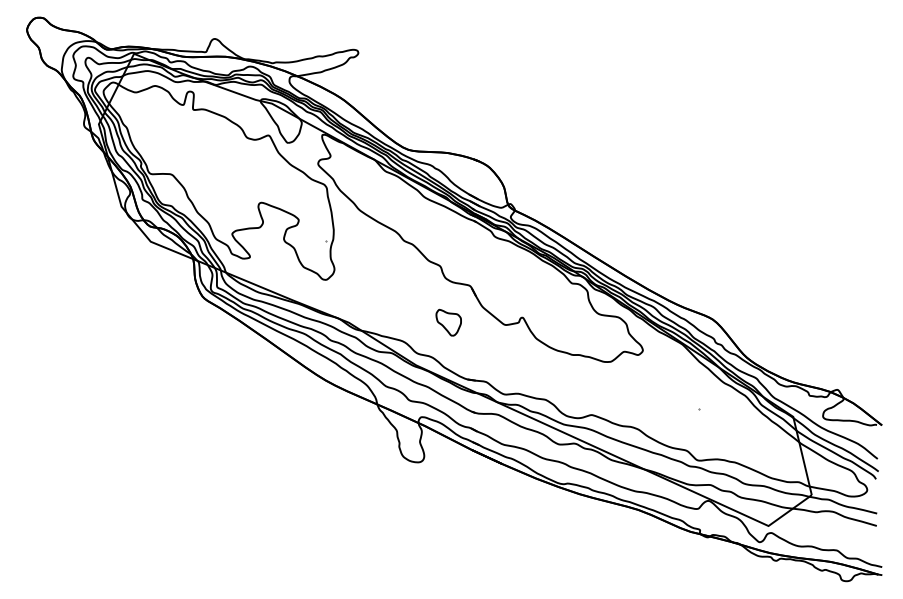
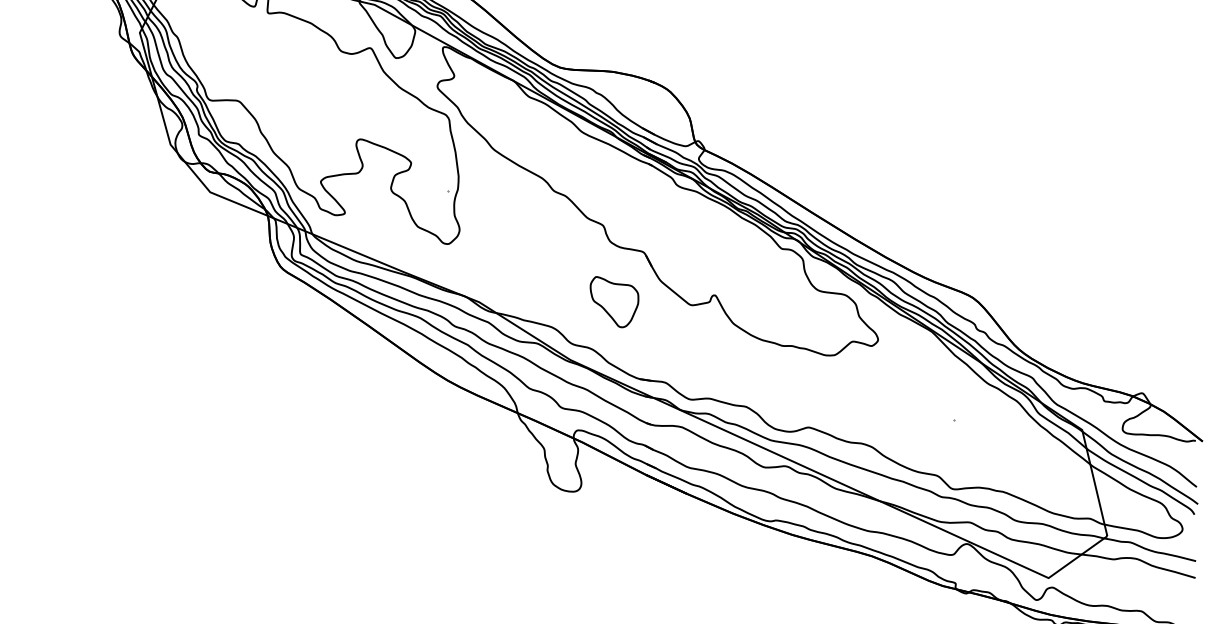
part: (448, 322) -> (614, 301), size x1.43

